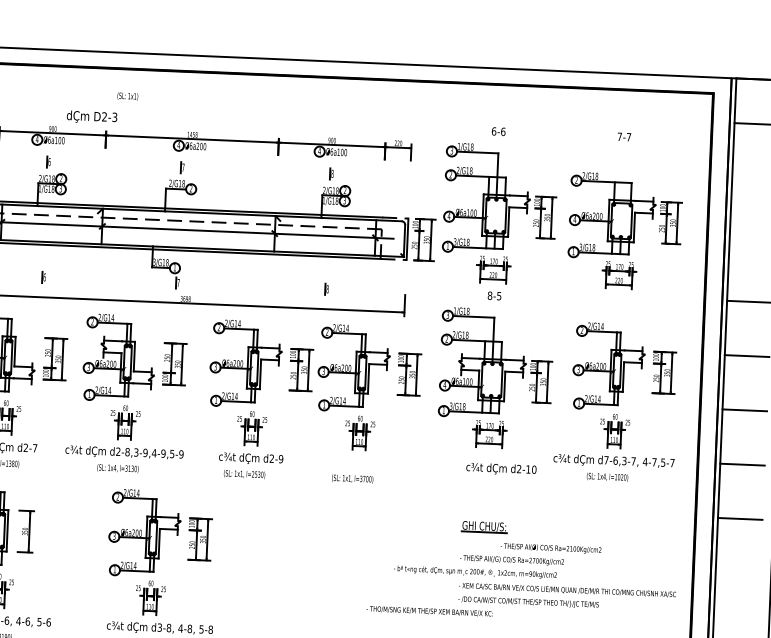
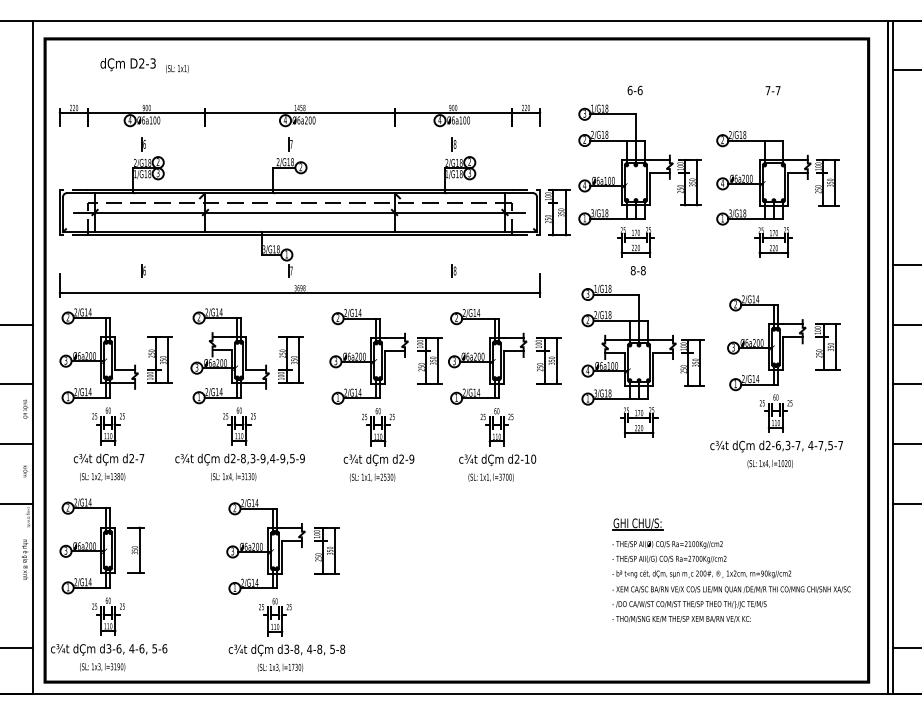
text: (127, 96) -> (177, 69), moved
text: (91, 117) -> (127, 64), moved
text: (498, 295) -> (642, 270), 8-5 -> 8-8
text: (605, 459) -> (767, 444), d7-6,3-7, -> d2-6,3-7,
text: (501, 469) -> (497, 460), moved
text: (550, 548) -> (667, 544), moved
text: (475, 572) -> (701, 574), moved
text: (429, 611) -> (681, 619), moved

